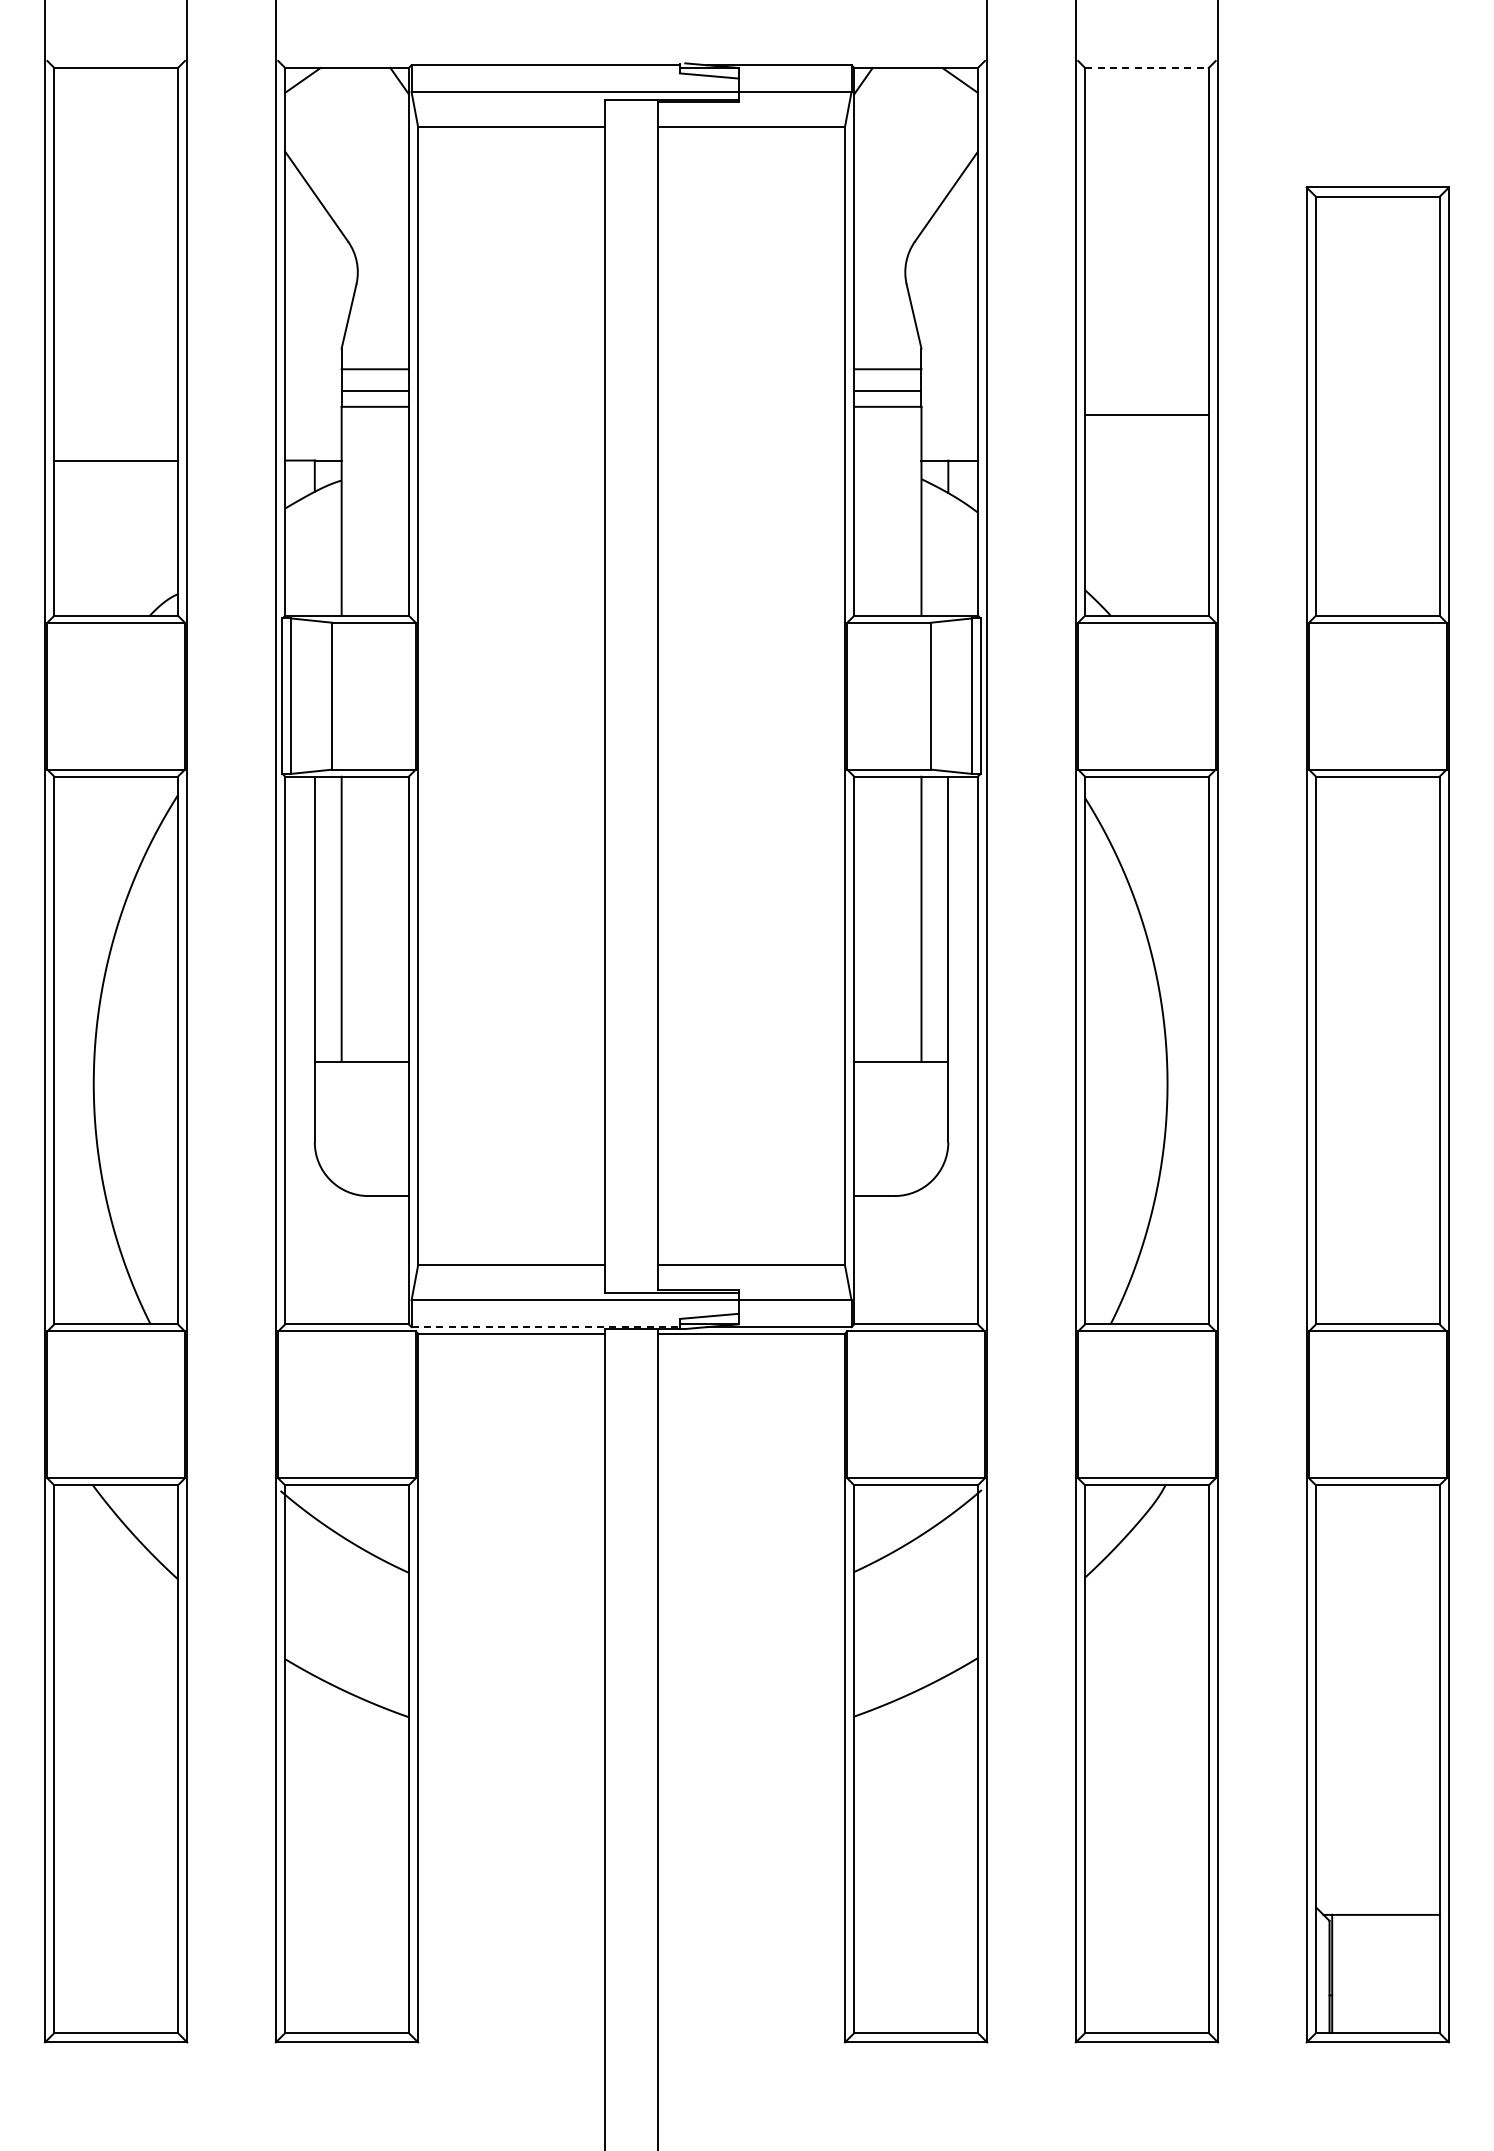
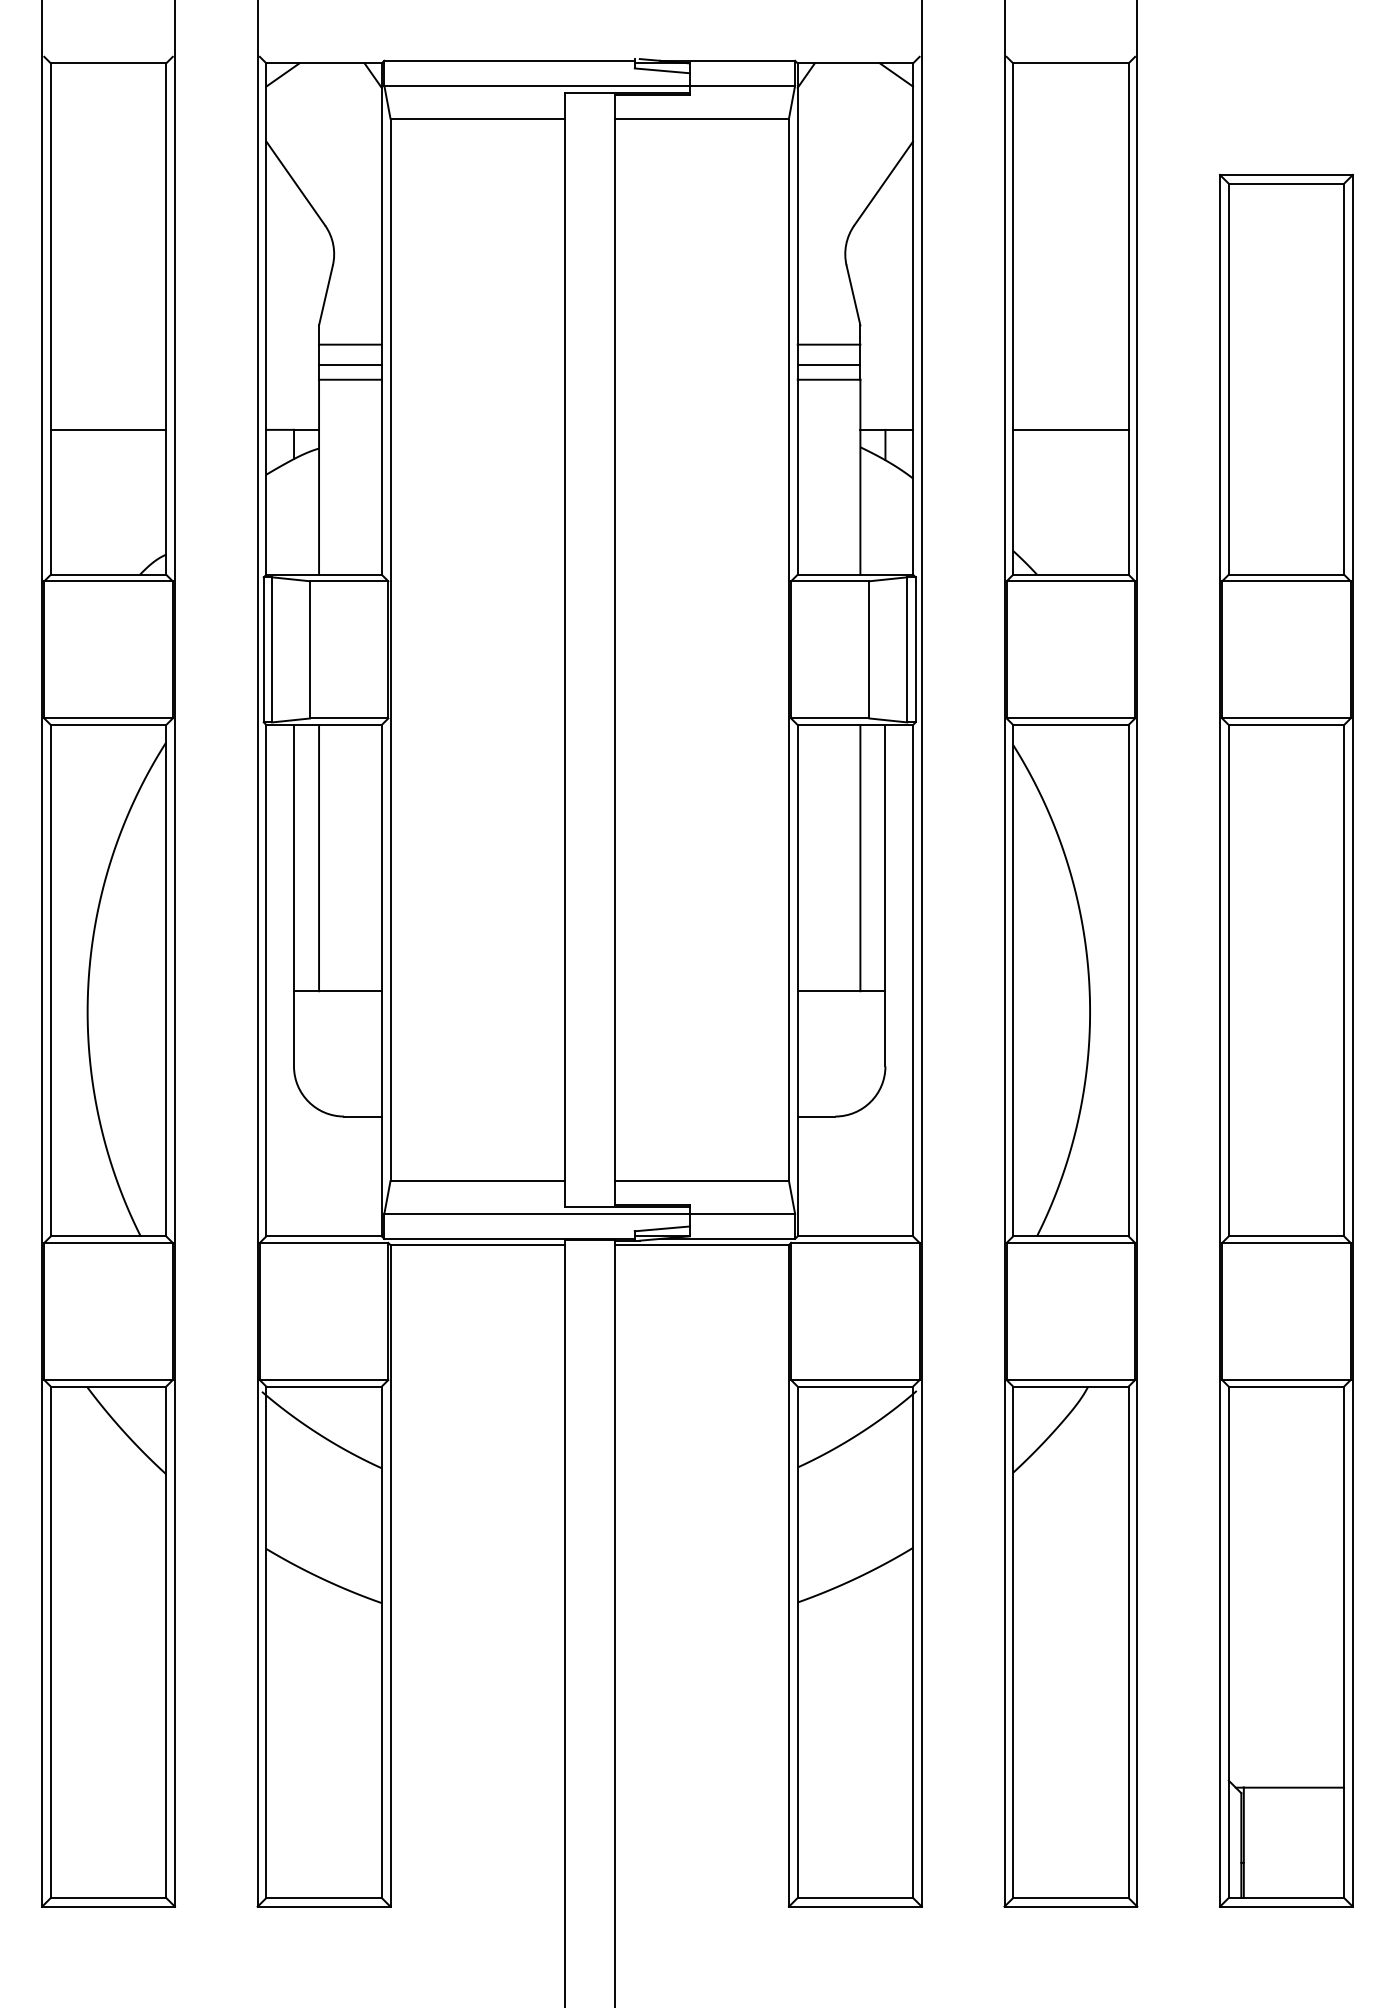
line: (1146, 68) -> (1070, 63), dashed -> solid
line: (1146, 414) -> (1070, 429), moved
line: (546, 1327) -> (510, 1239), dashed -> solid

